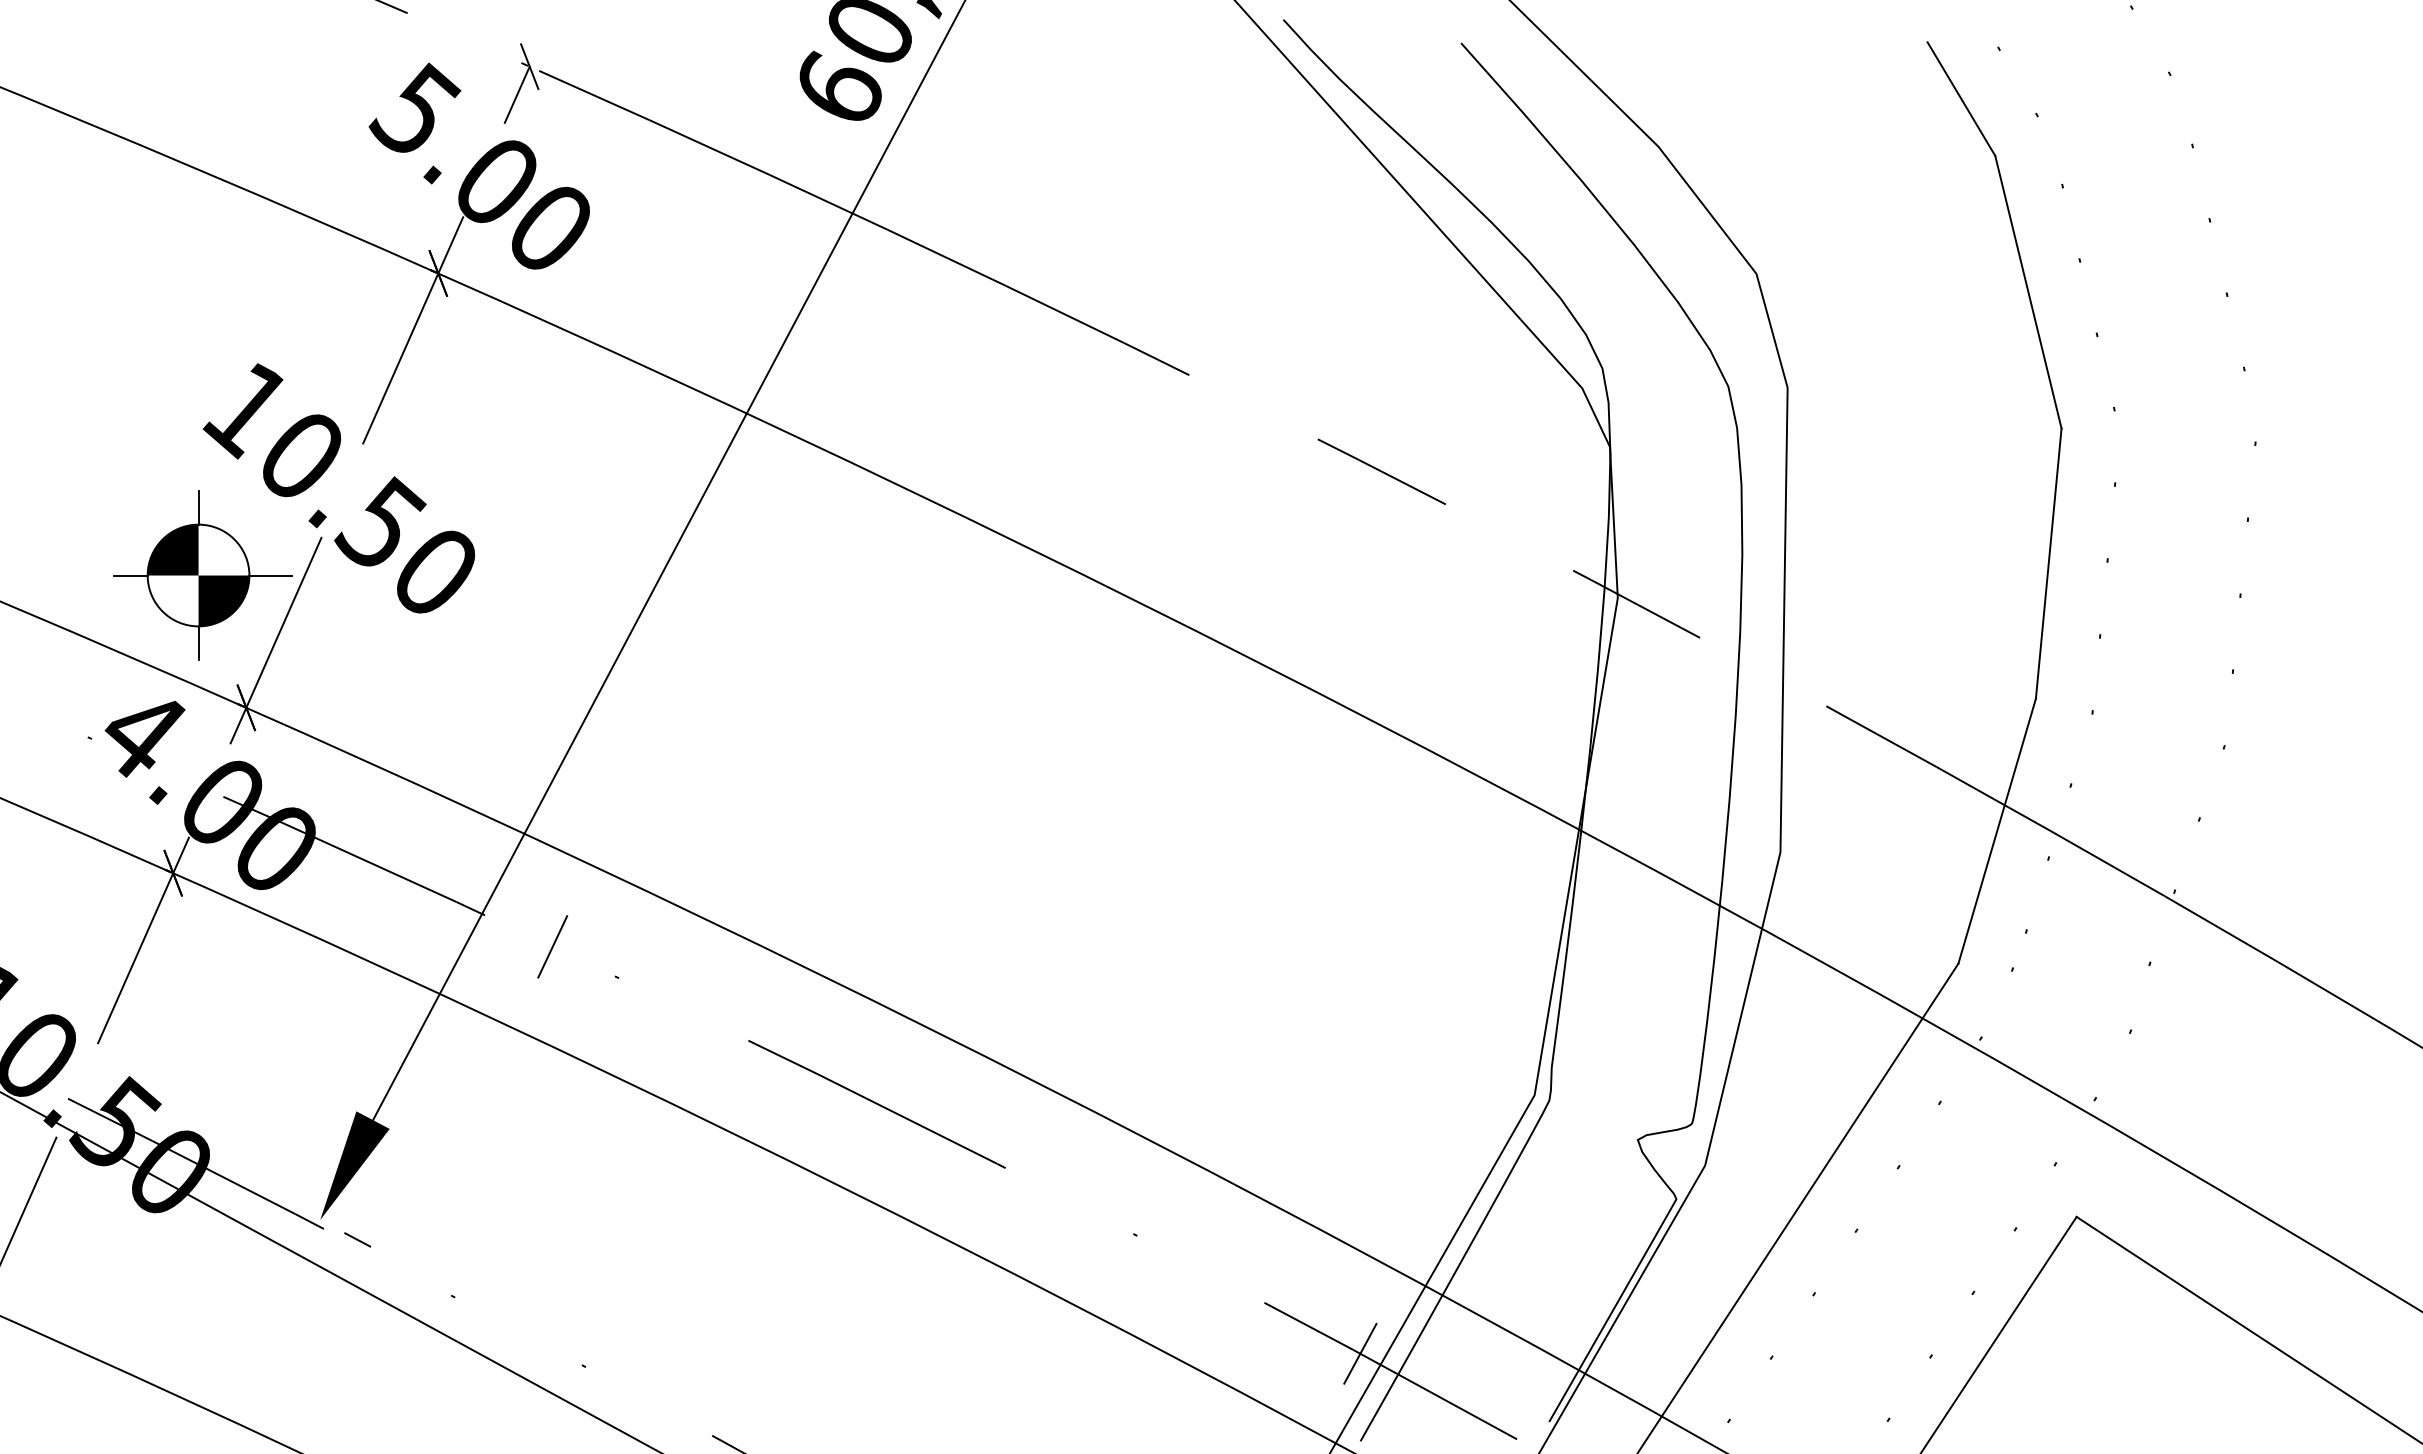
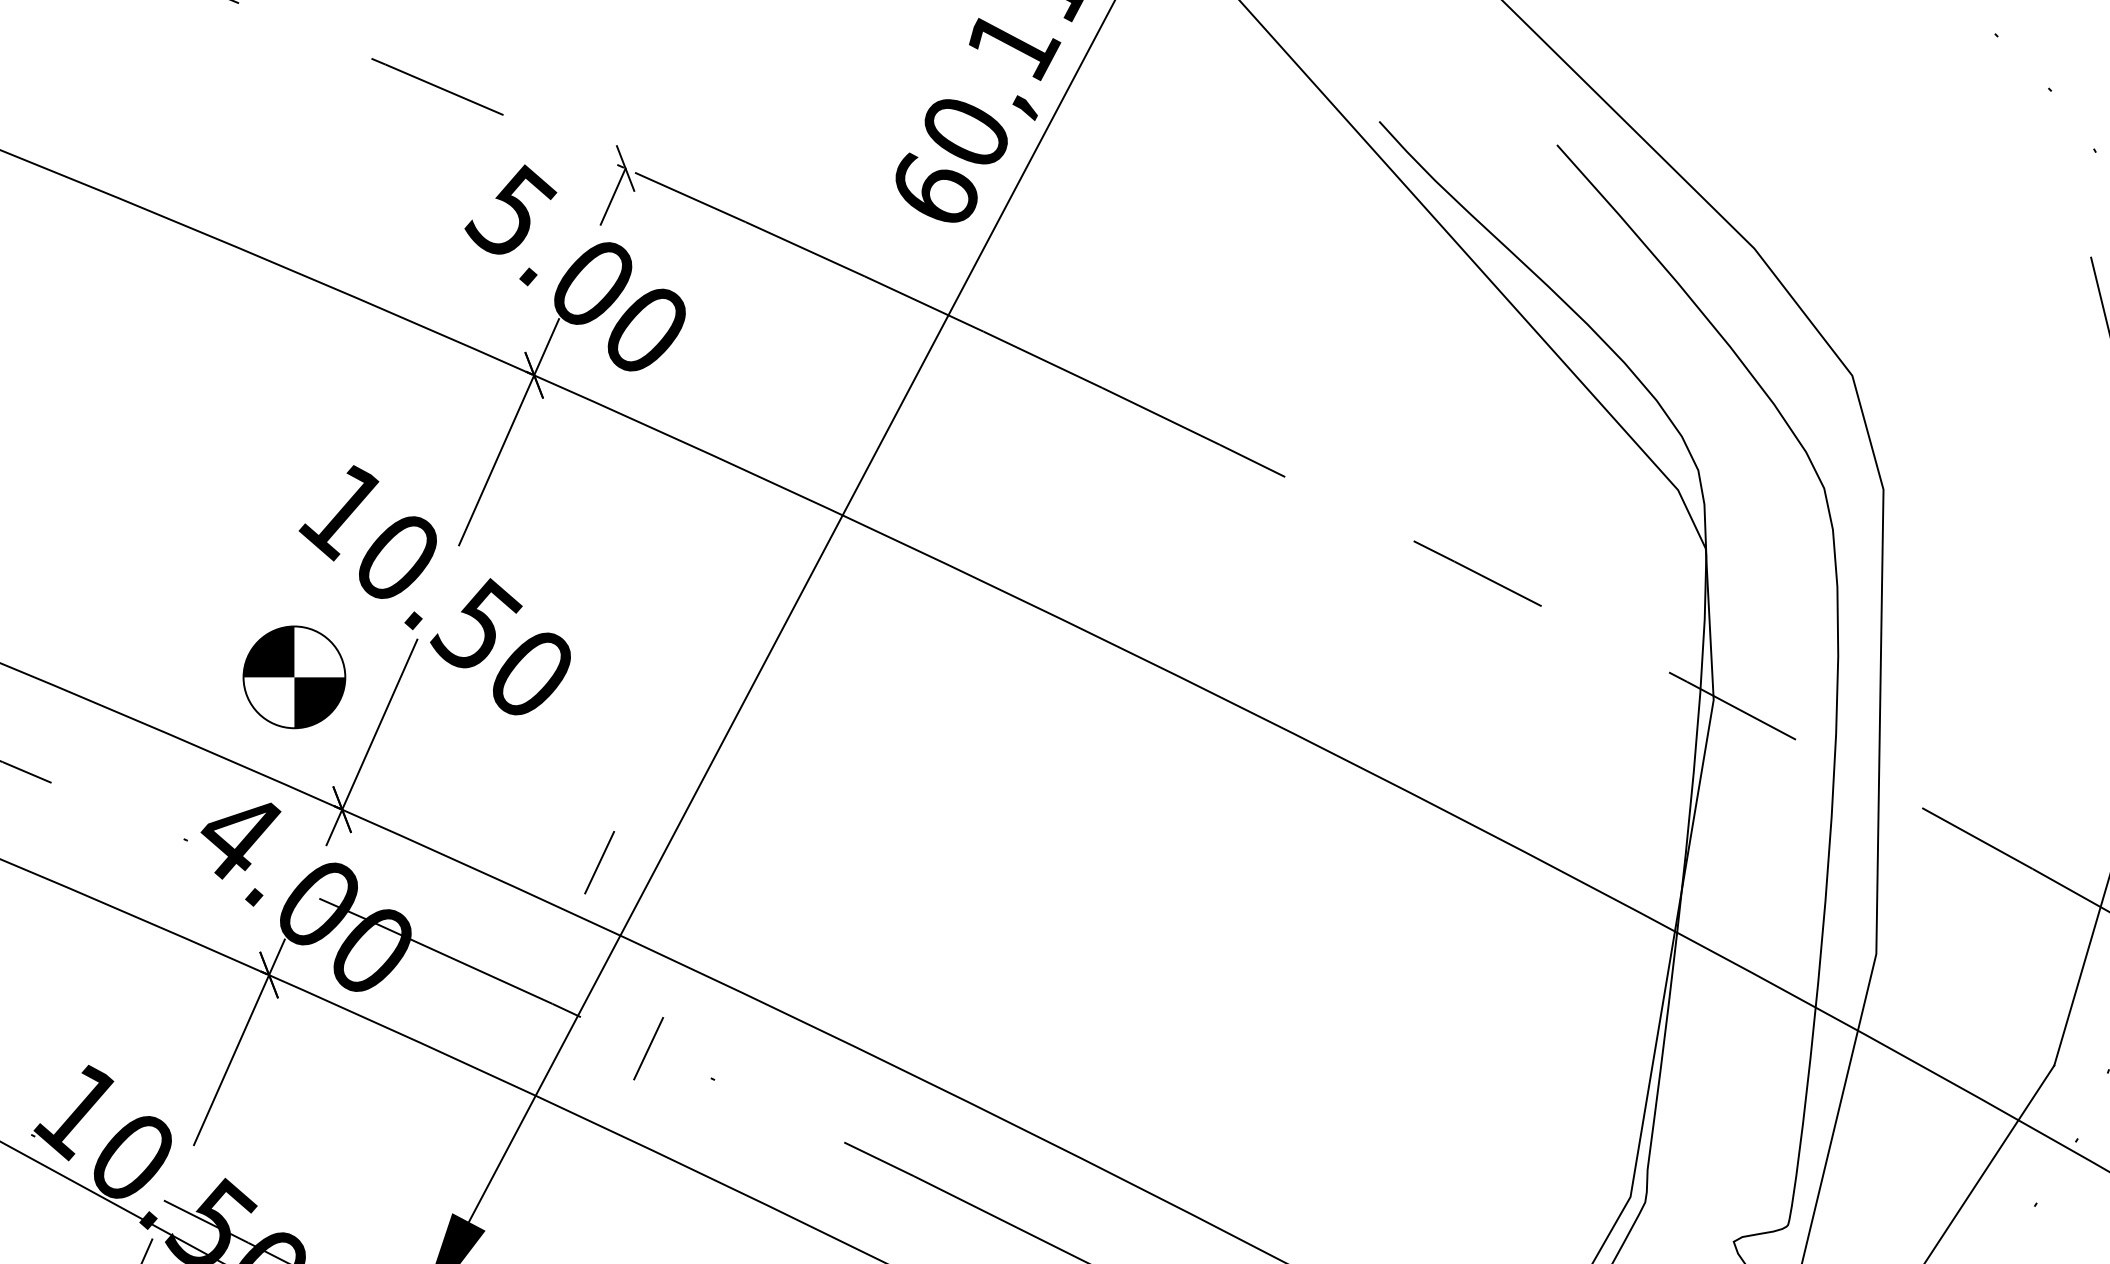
line: (1961, 98) -> (2057, 200), removed
line: (198, 507) -> (294, 609), removed
line: (130, 575) -> (226, 677), removed
line: (270, 575) -> (366, 677), removed
line: (198, 643) -> (294, 745), removed
line: (503, 760) -> (599, 862), added

